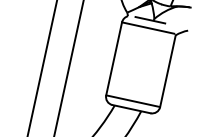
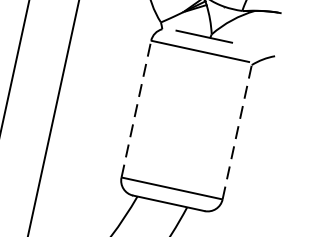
line: (114, 58) -> (137, 108), solid -> dashed
line: (167, 71) -> (236, 132), solid -> dashed

